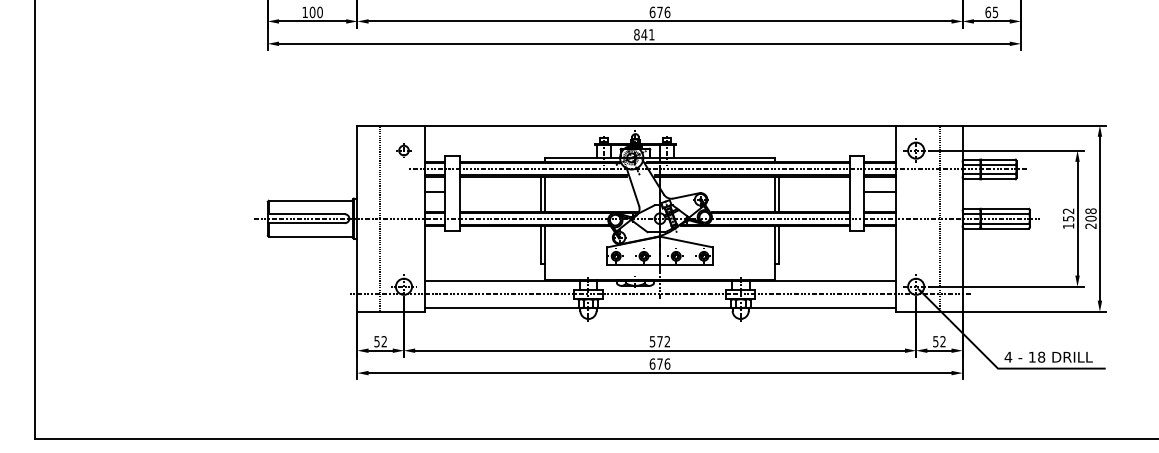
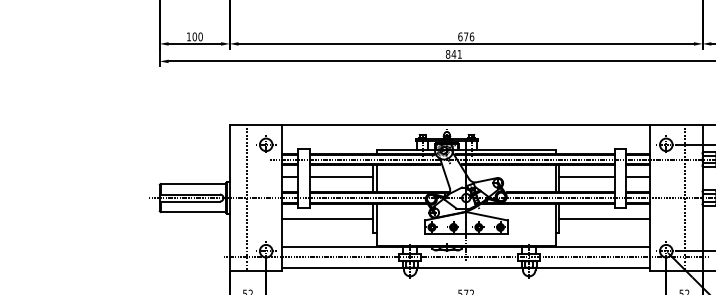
part: (403, 150) -> (265, 144), size x1.67
line: (500, 191) -> (341, 176), added
line: (814, 191) -> (586, 176), added
line: (482, 245) -> (327, 218), added
line: (837, 245) -> (604, 218), added

